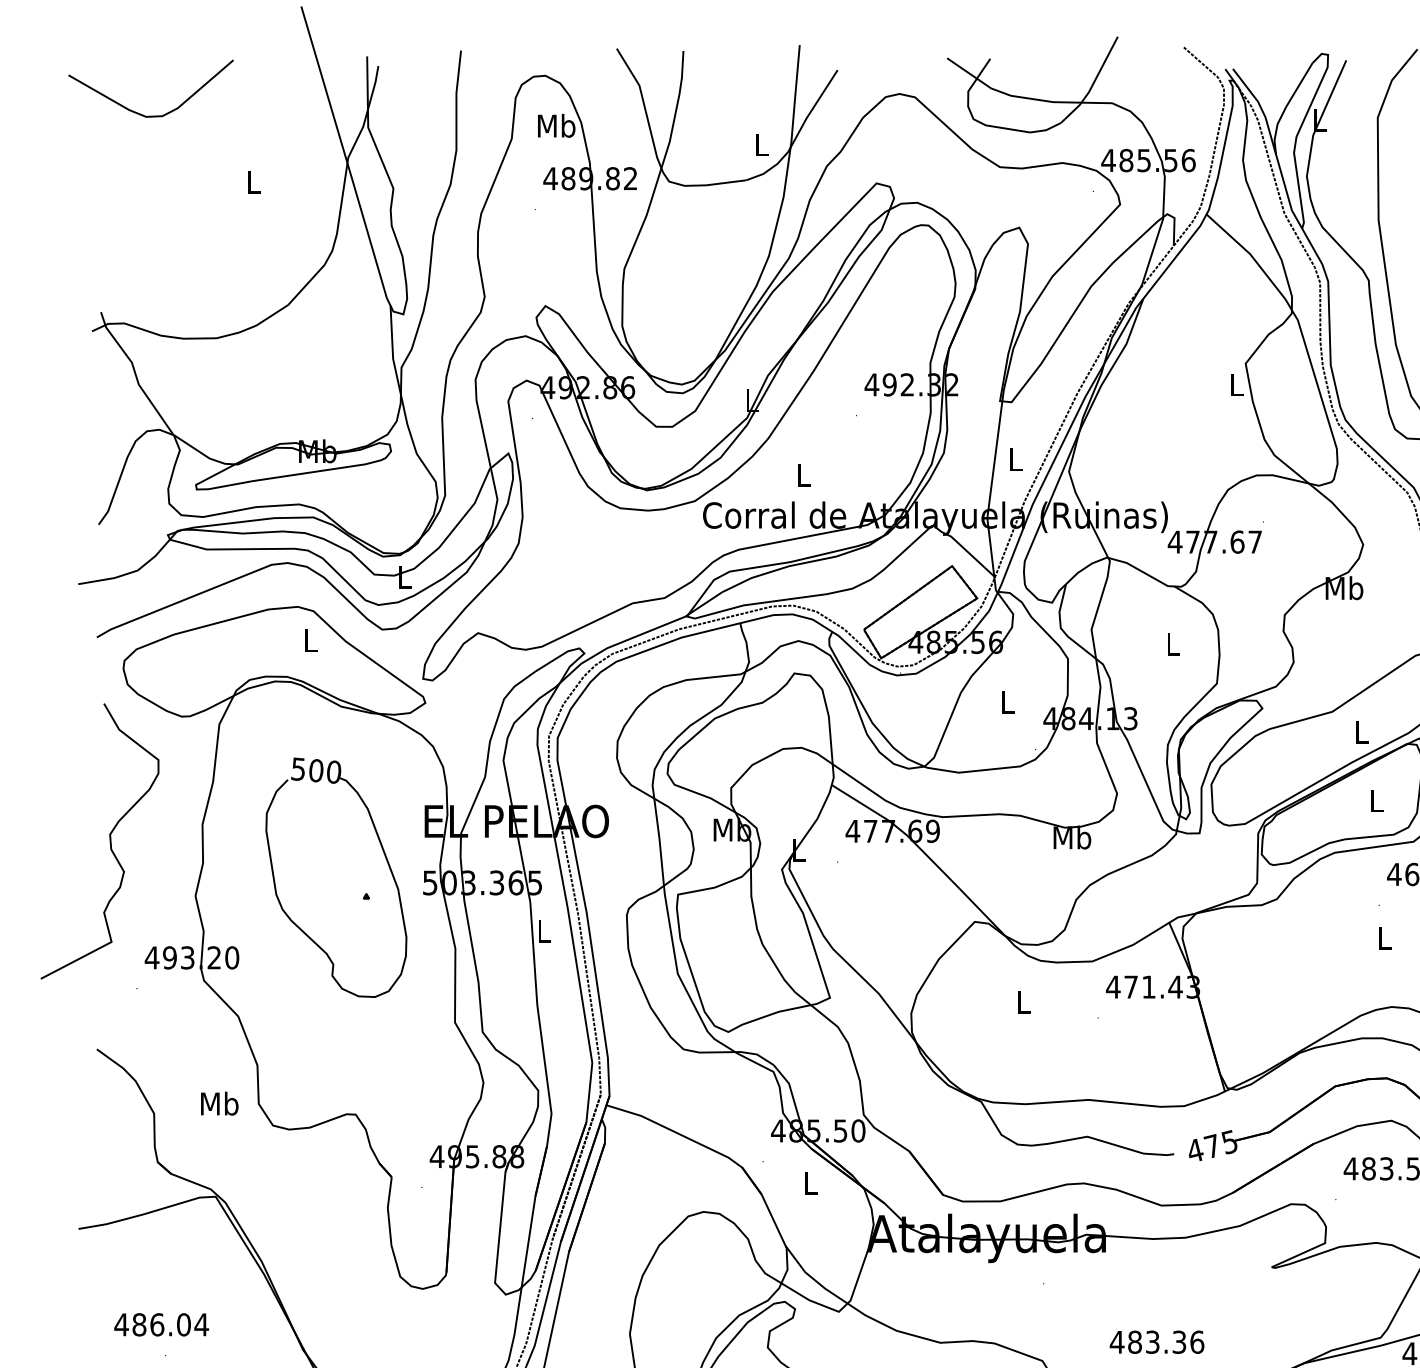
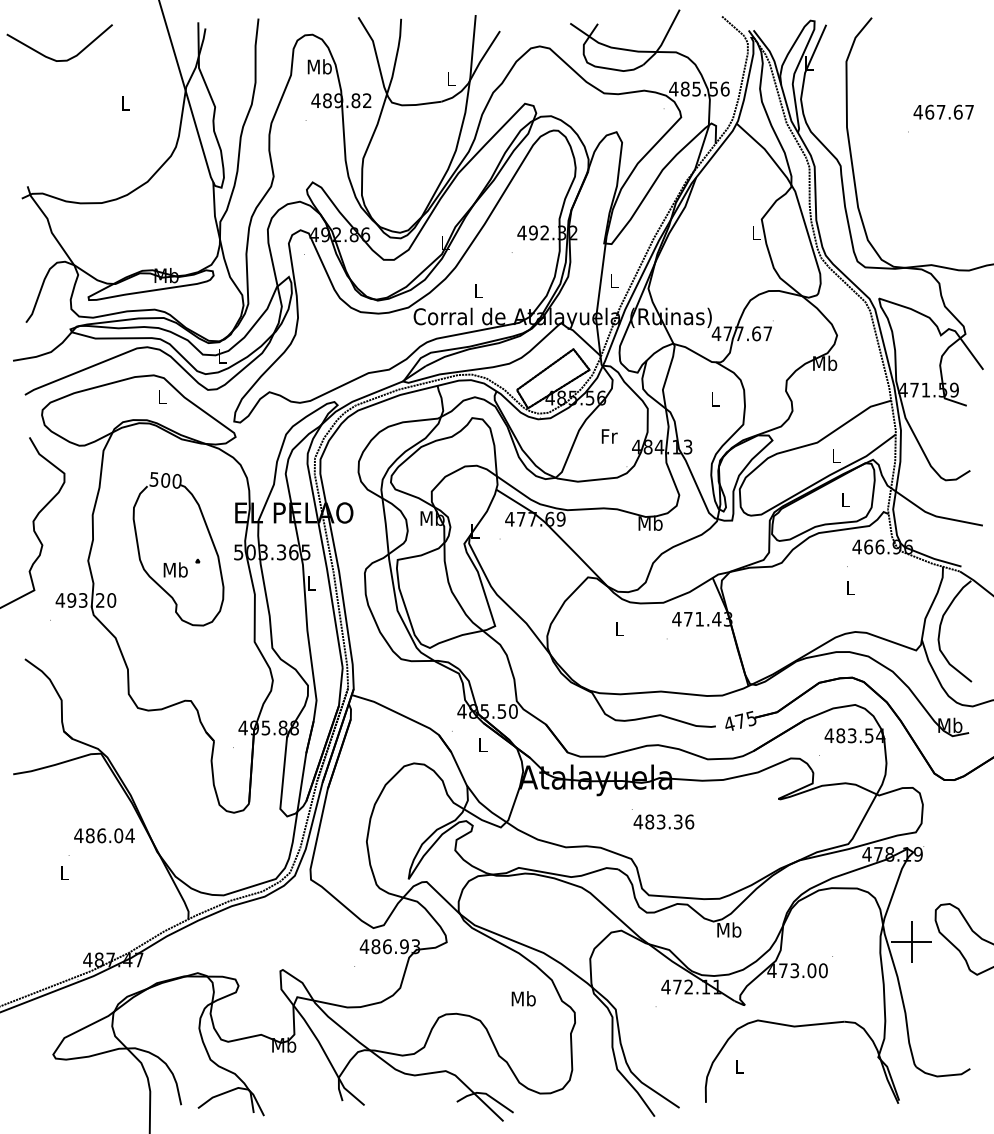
text: (1008, 702) -> (609, 436), L -> Fr
text: (219, 1102) -> (175, 569), moved
text: (161, 1324) -> (104, 835), moved
text: (1156, 1341) -> (663, 821), moved

